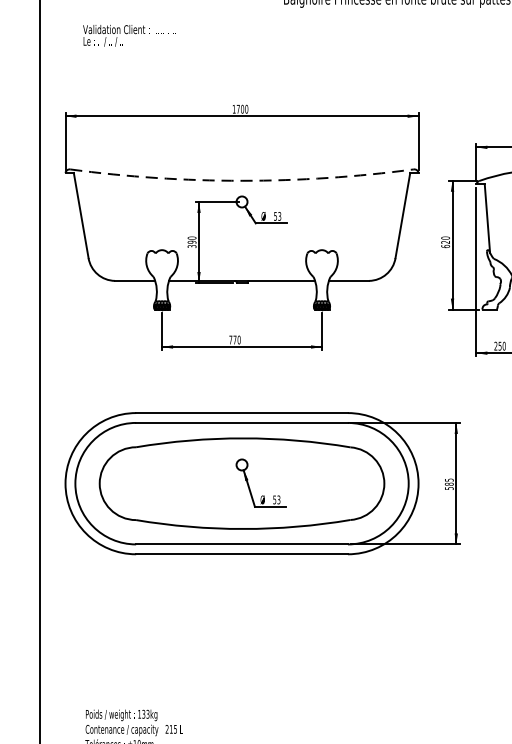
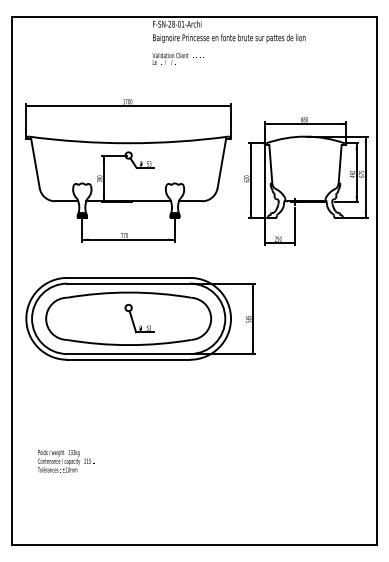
text: (126, 36) -> (177, 59), moved
arc: (241, 181) -> (128, 143), dashed -> solid

